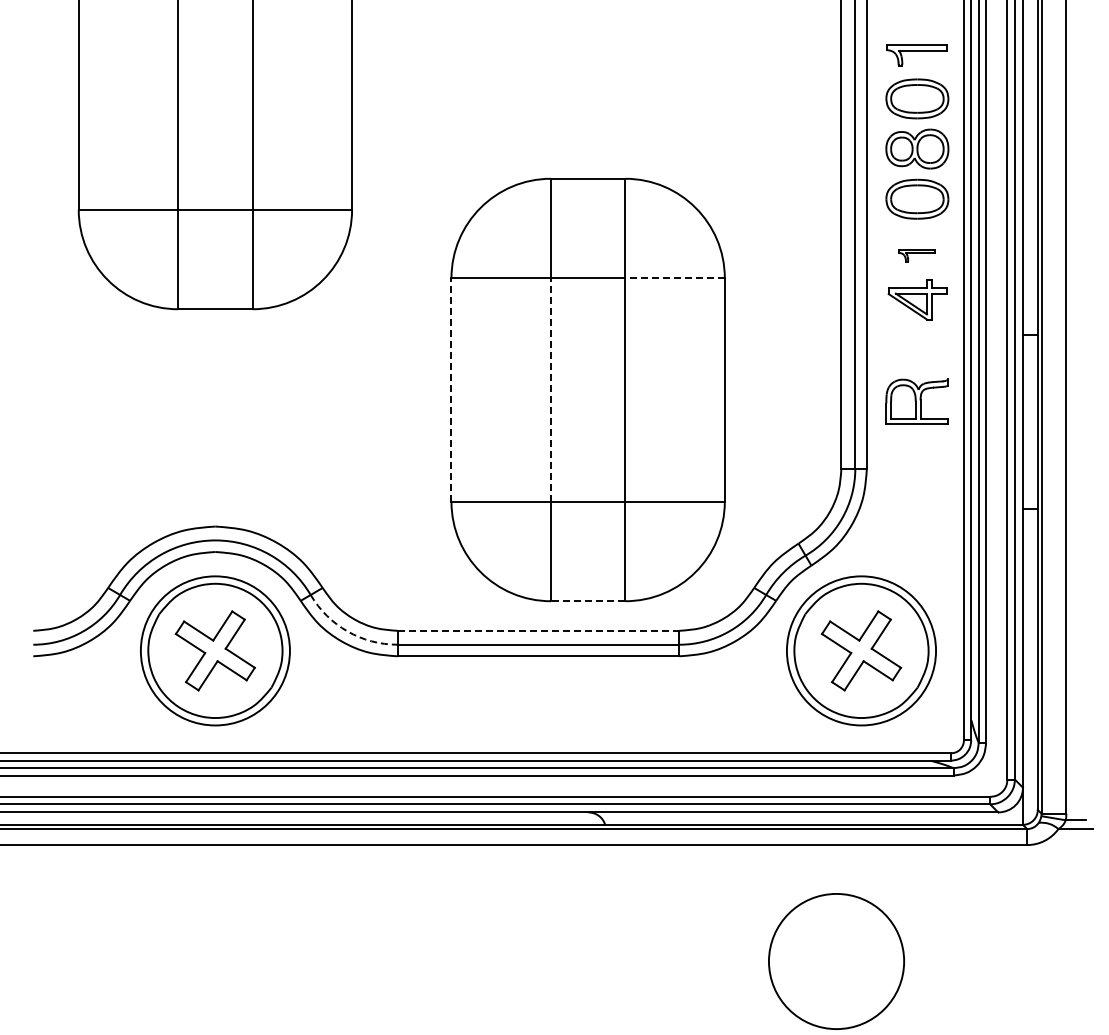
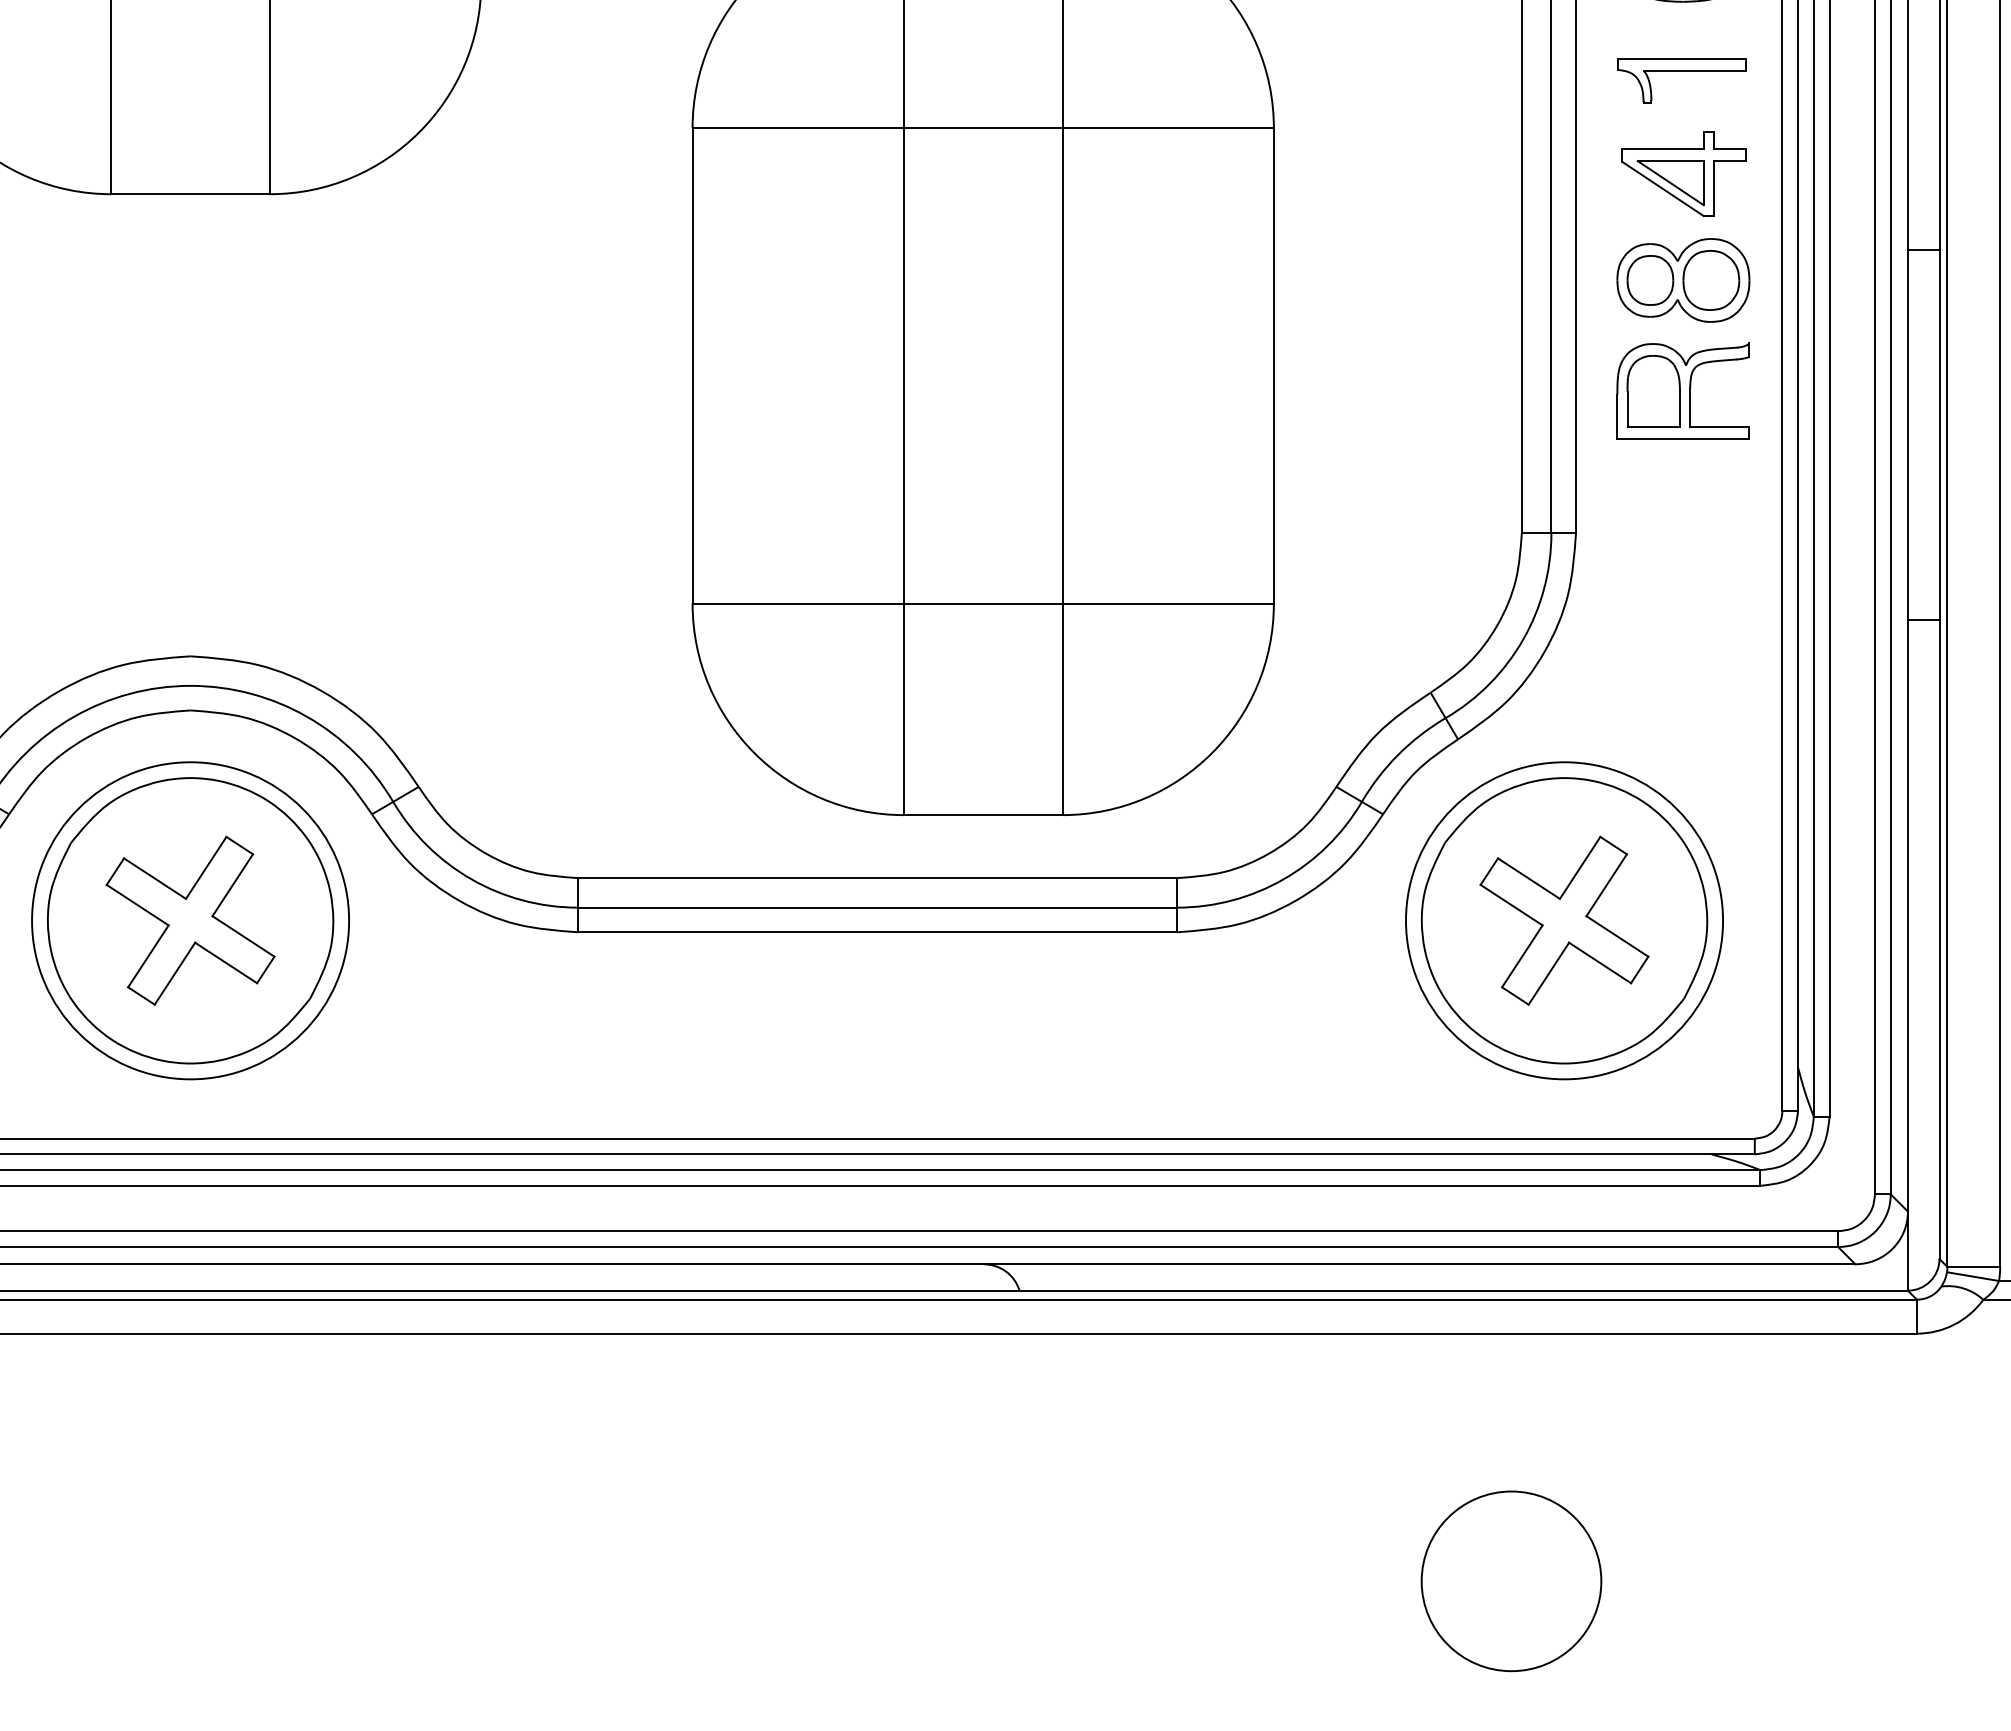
part: (916, 255) -> (1681, 79), size x1.67
line: (675, 278) -> (1168, 128), dashed -> solid
part: (917, 349) -> (1683, 279), added
line: (451, 390) -> (692, 367), dashed -> solid
line: (550, 390) -> (903, 367), dashed -> solid
line: (587, 601) -> (981, 815), dashed -> solid
line: (538, 630) -> (877, 877), dashed -> solid
arc: (347, 631) -> (471, 879), dashed -> solid
circle: (836, 961) -> (1511, 1581), size x0.62

